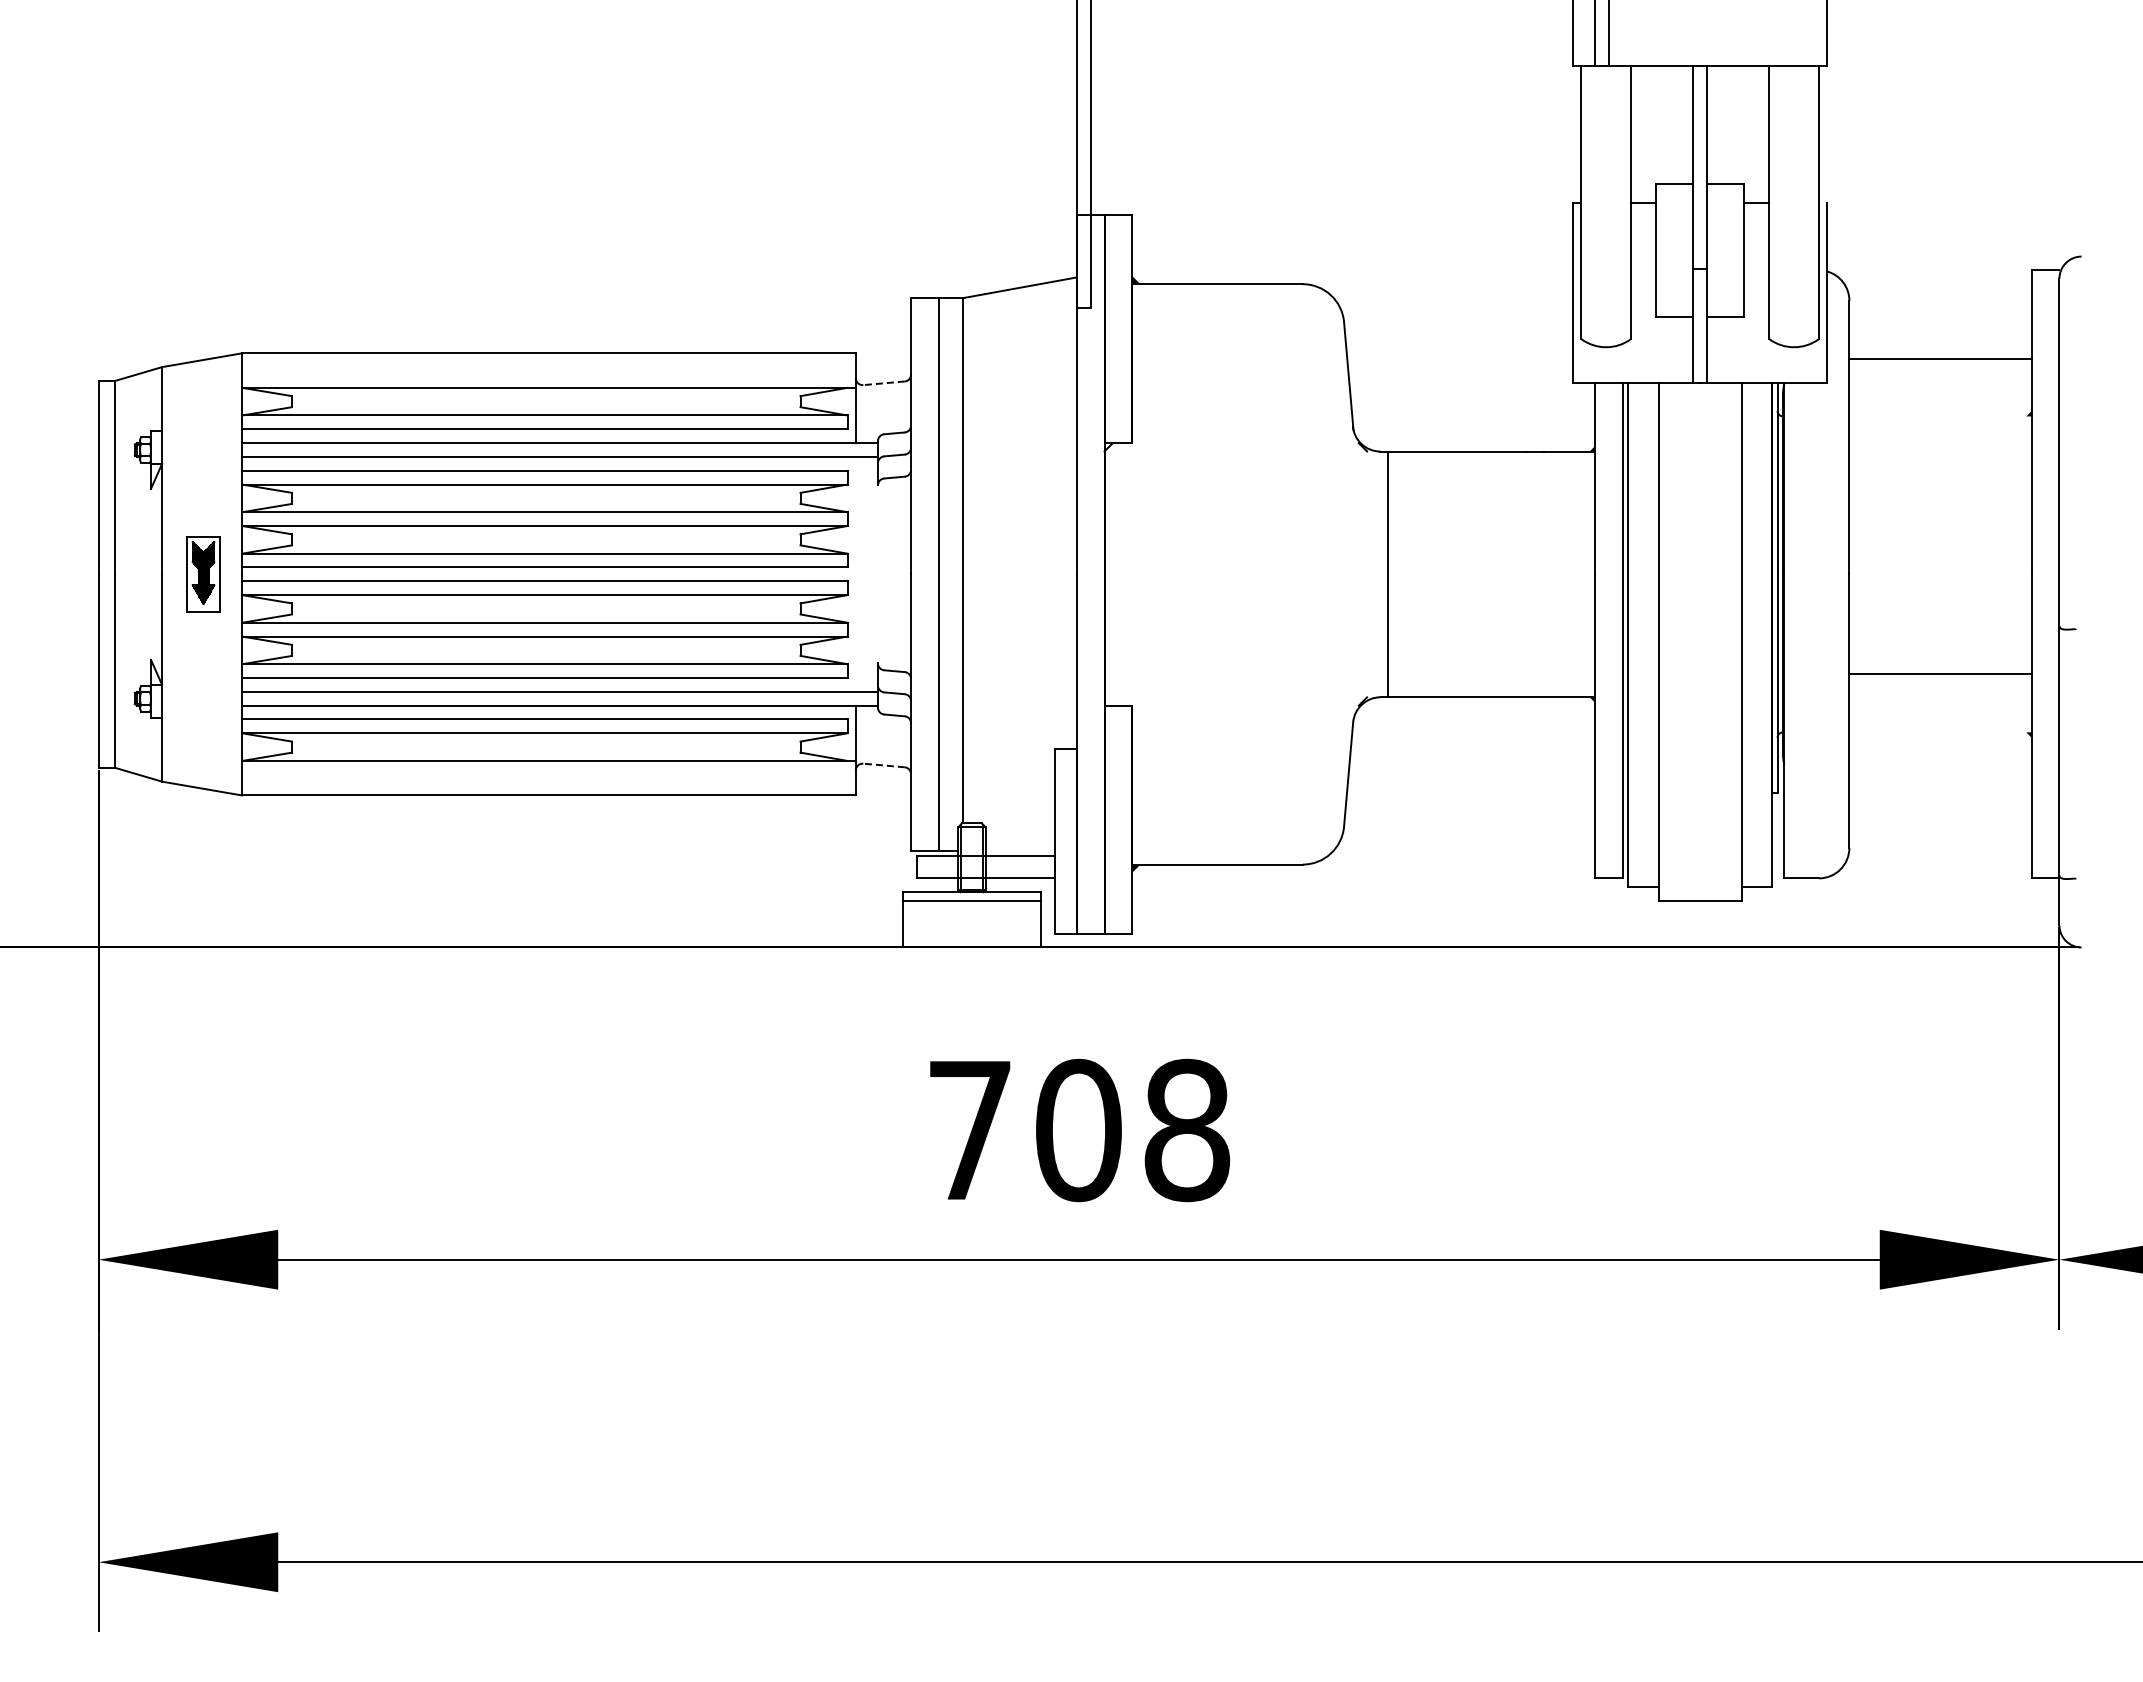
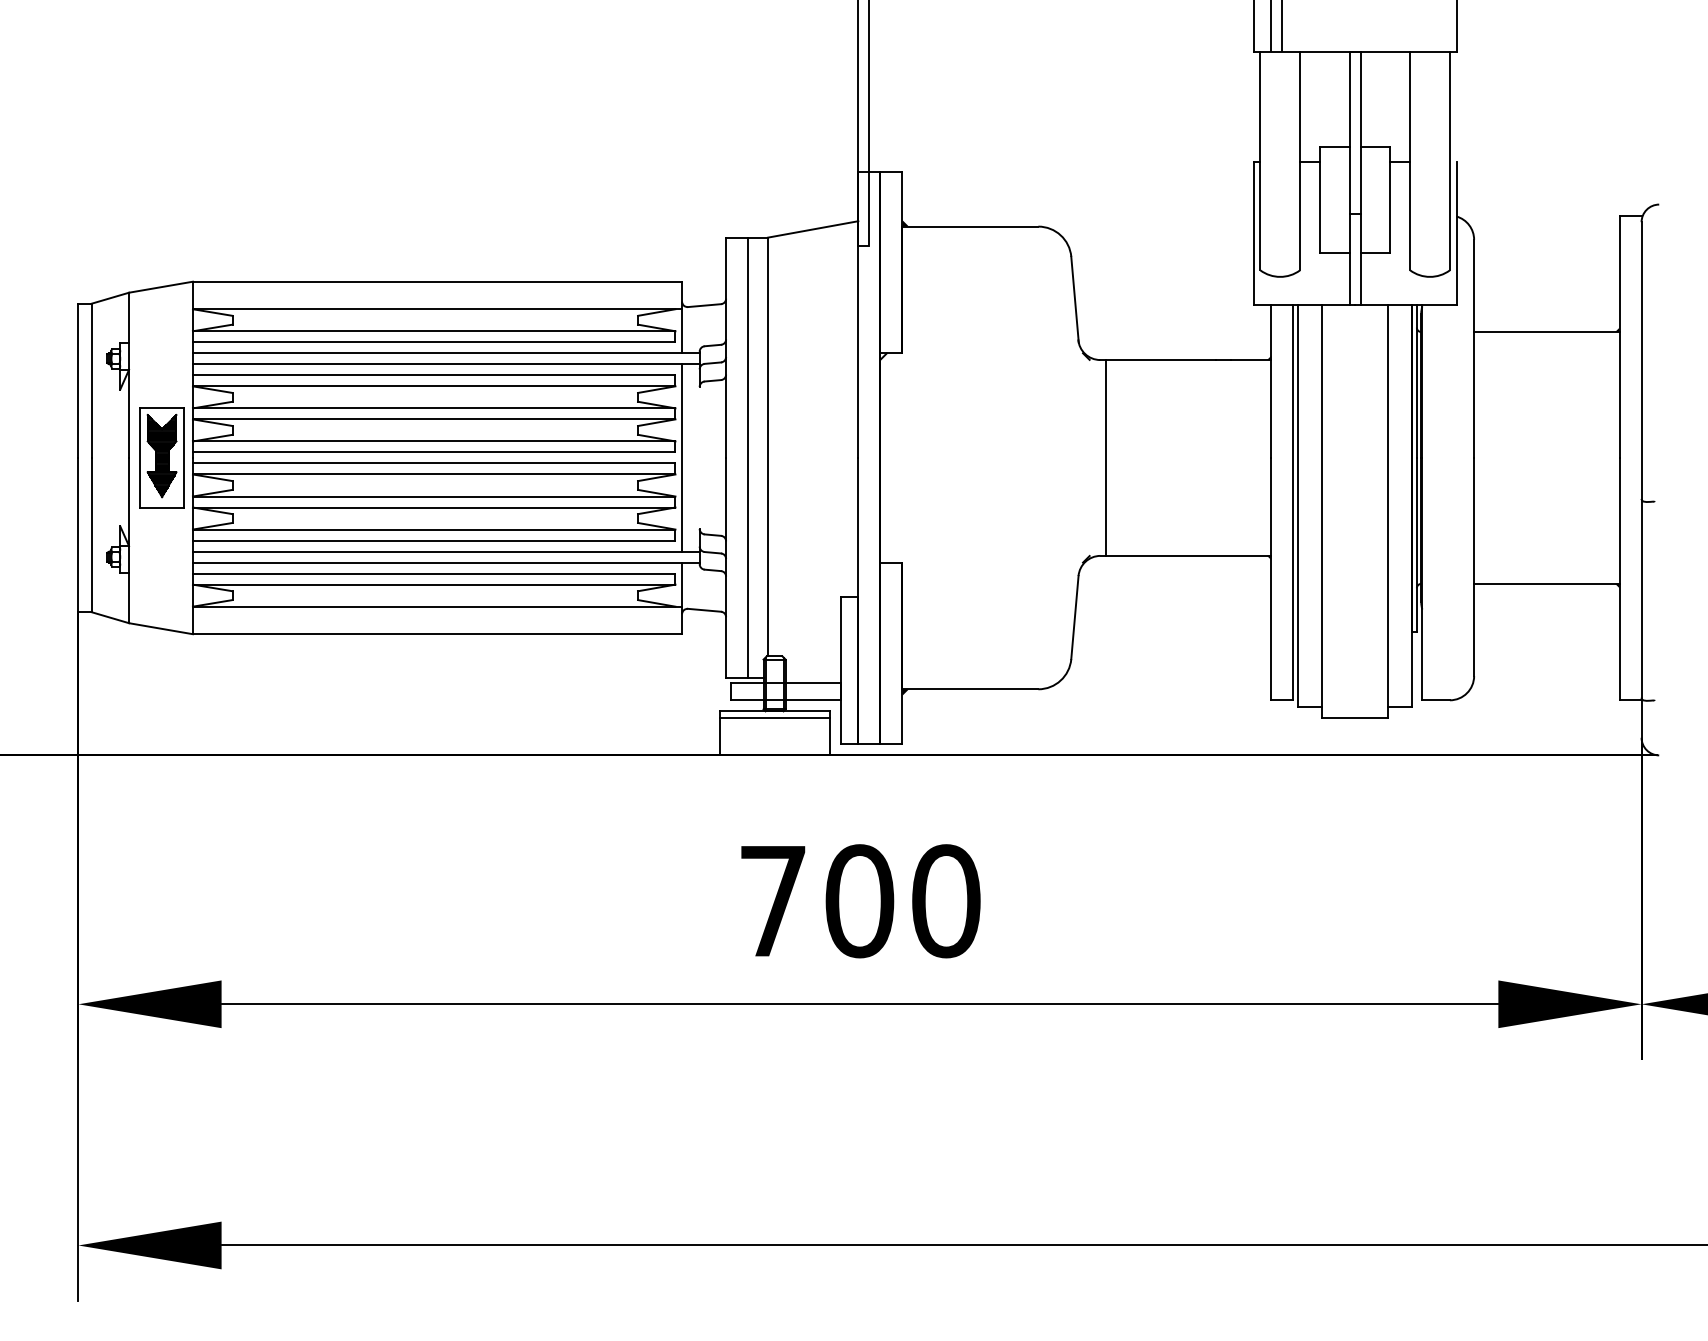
line: (1940, 358) -> (1546, 332), moved
line: (884, 383) -> (704, 305), dashed -> solid
line: (855, 573) -> (681, 457), added
part: (203, 574) -> (162, 458), size x1.67
line: (1940, 673) -> (1546, 583), moved
line: (884, 765) -> (704, 610), dashed -> solid
text: (1187, 1130) -> (946, 901), 708 -> 700

